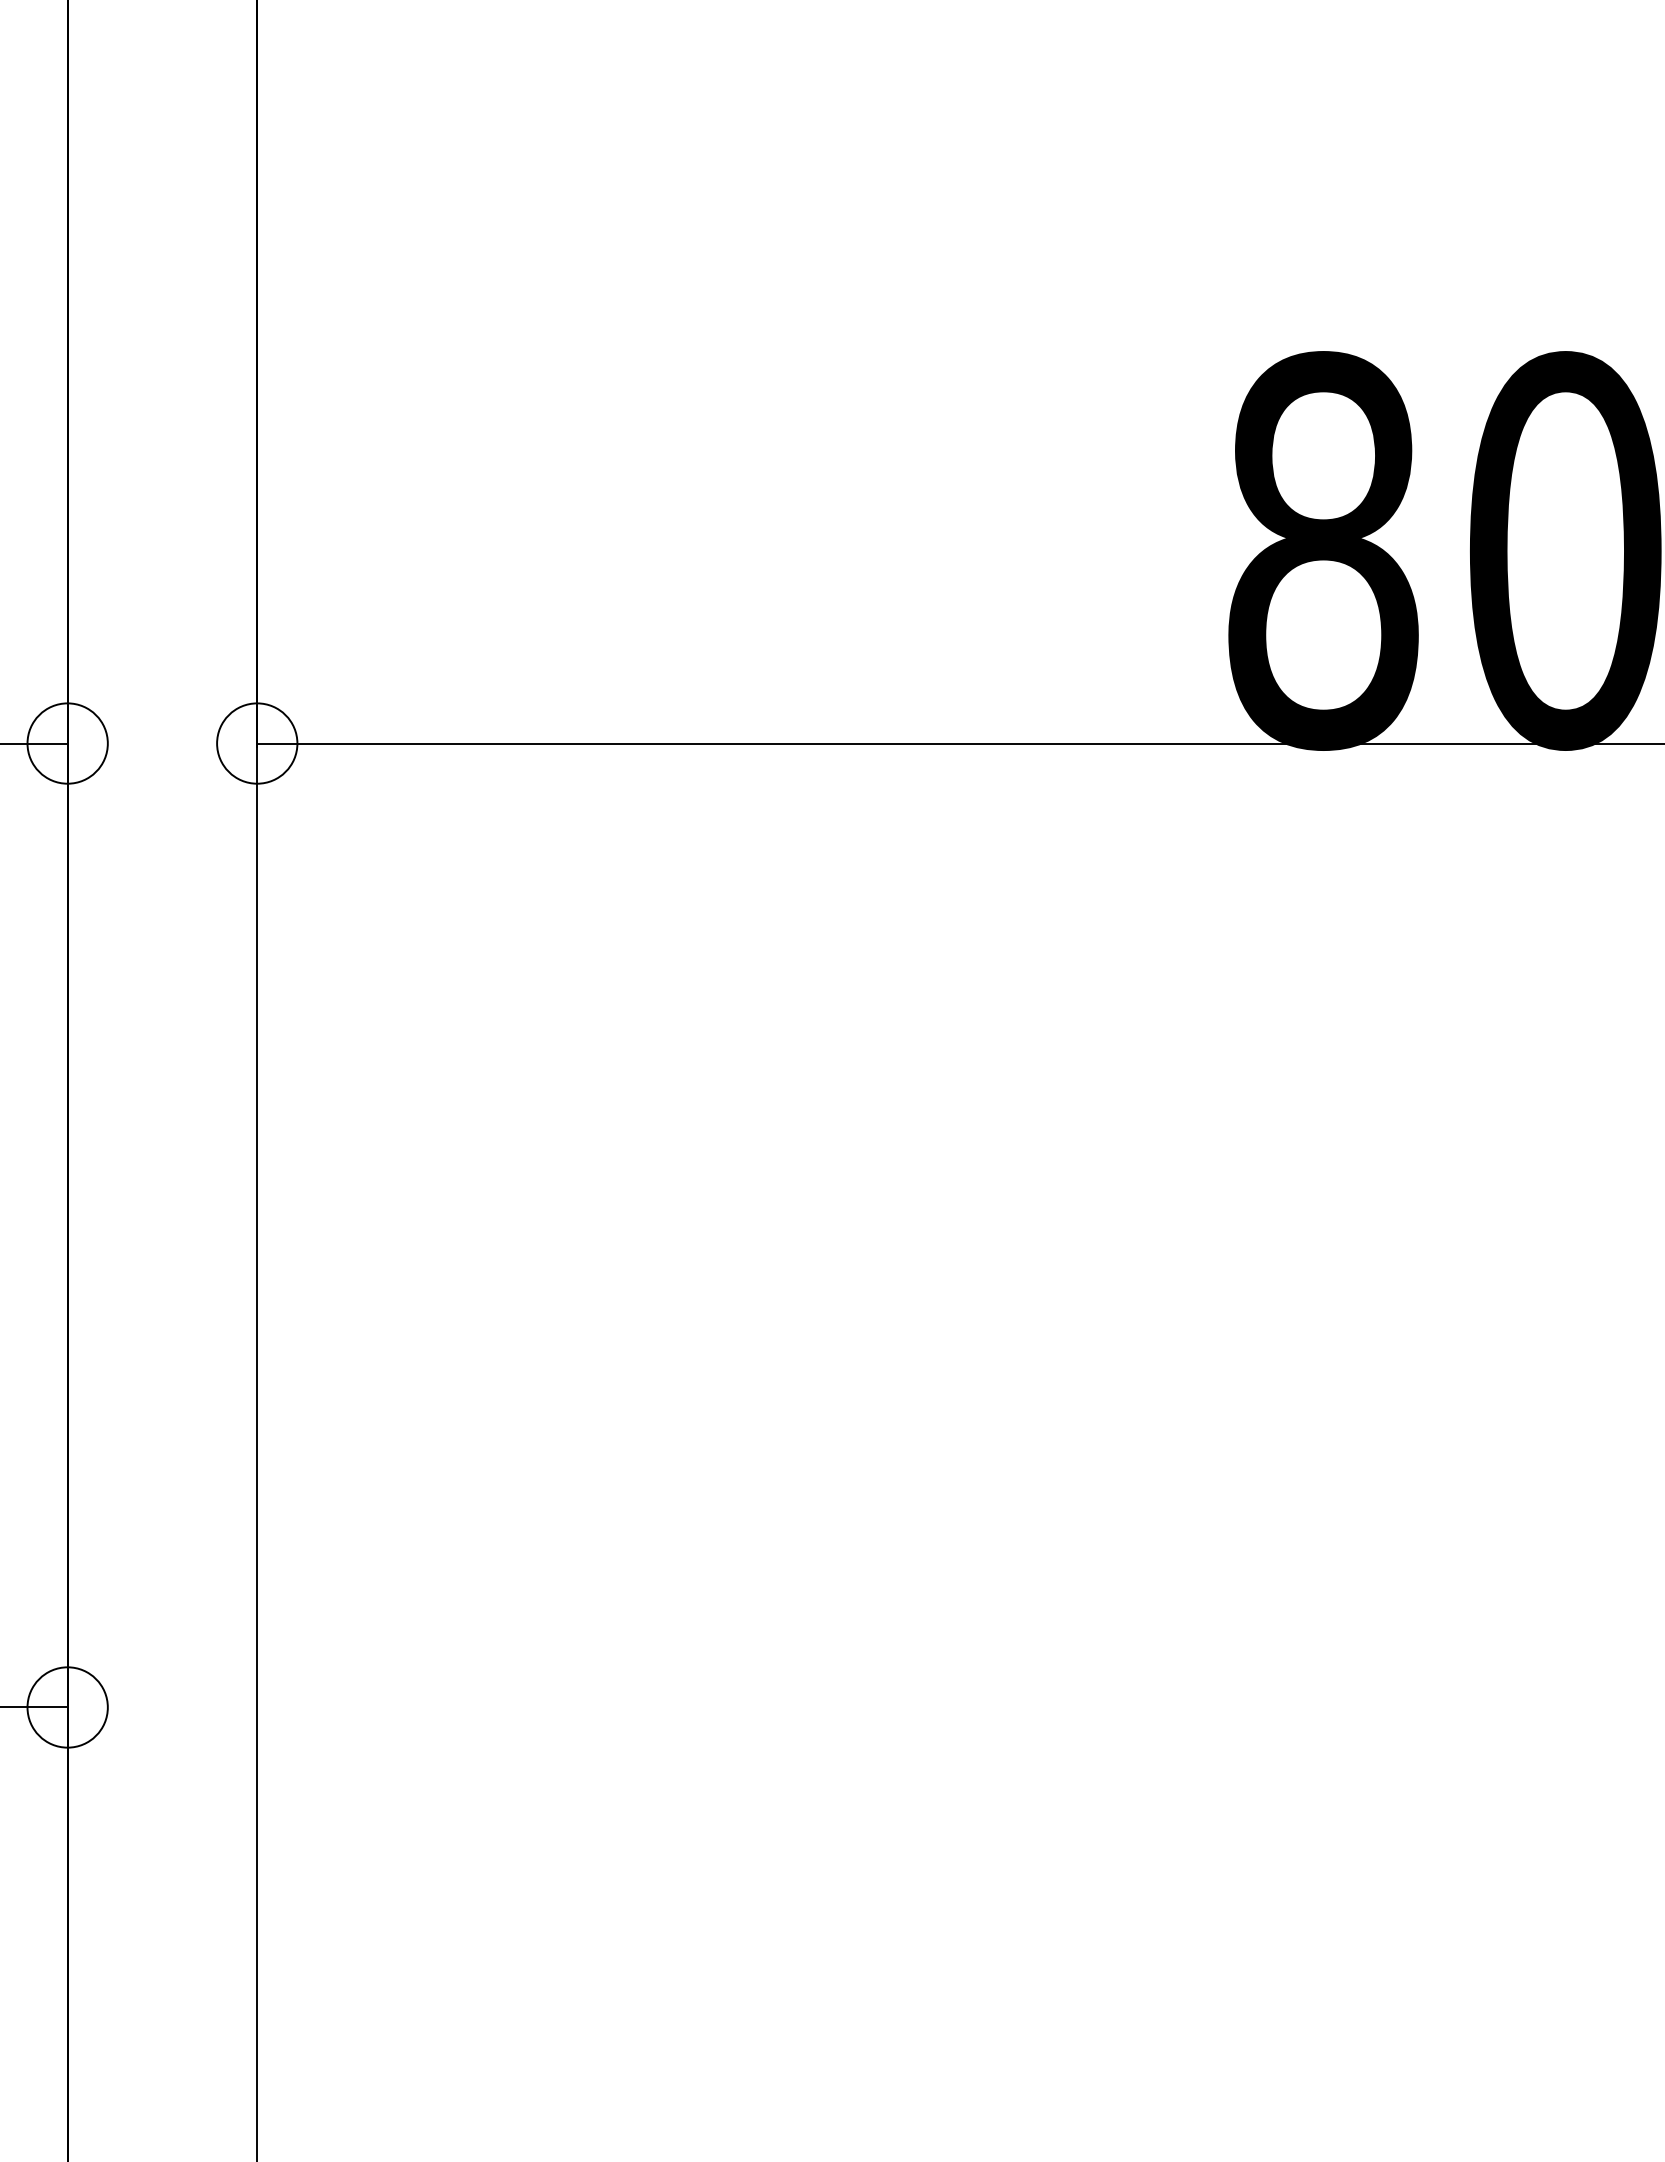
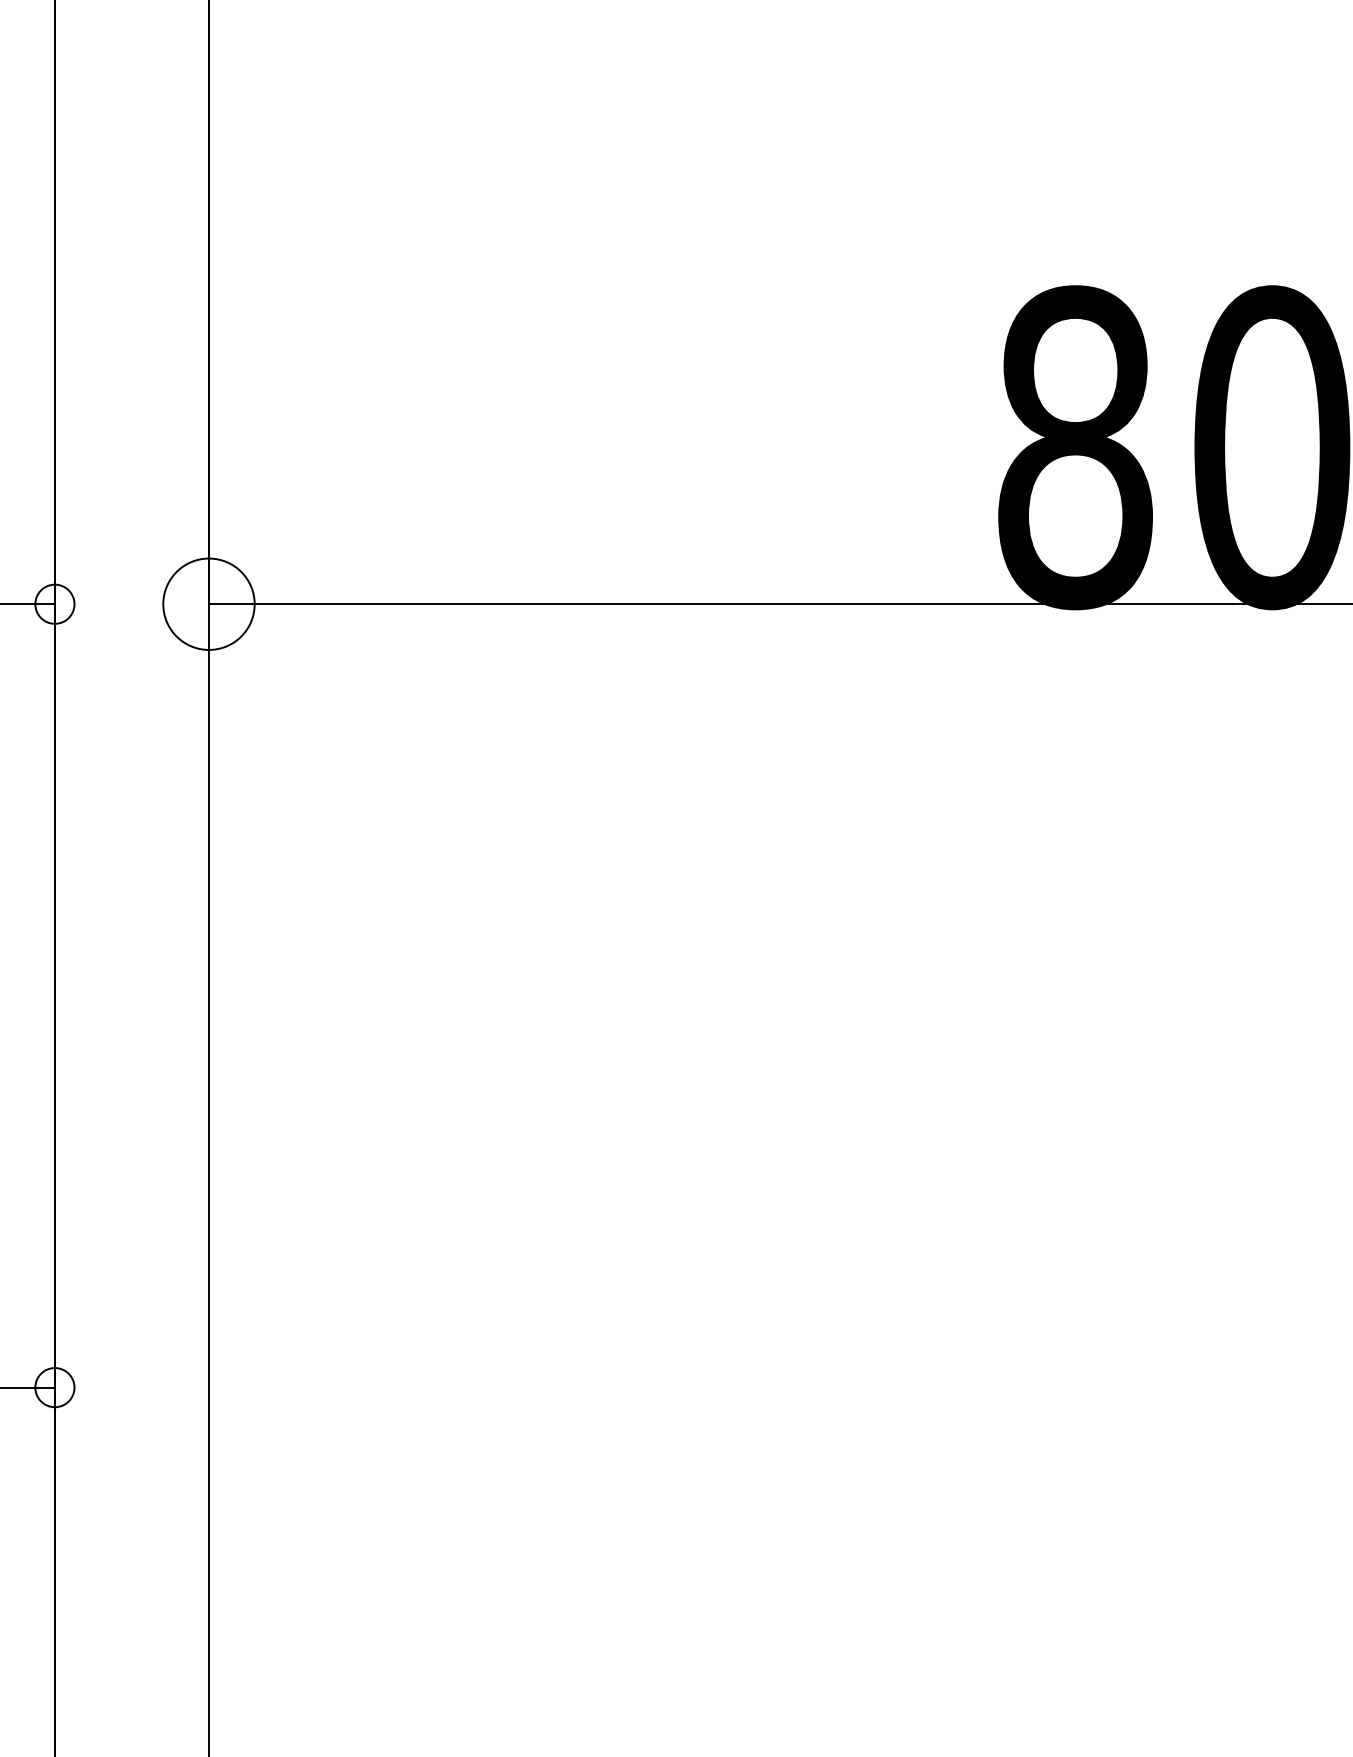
circle: (67, 743) -> (54, 604), size x0.6
circle: (257, 743) -> (209, 604), size x1.4
circle: (67, 1707) -> (54, 1387), size x0.6

